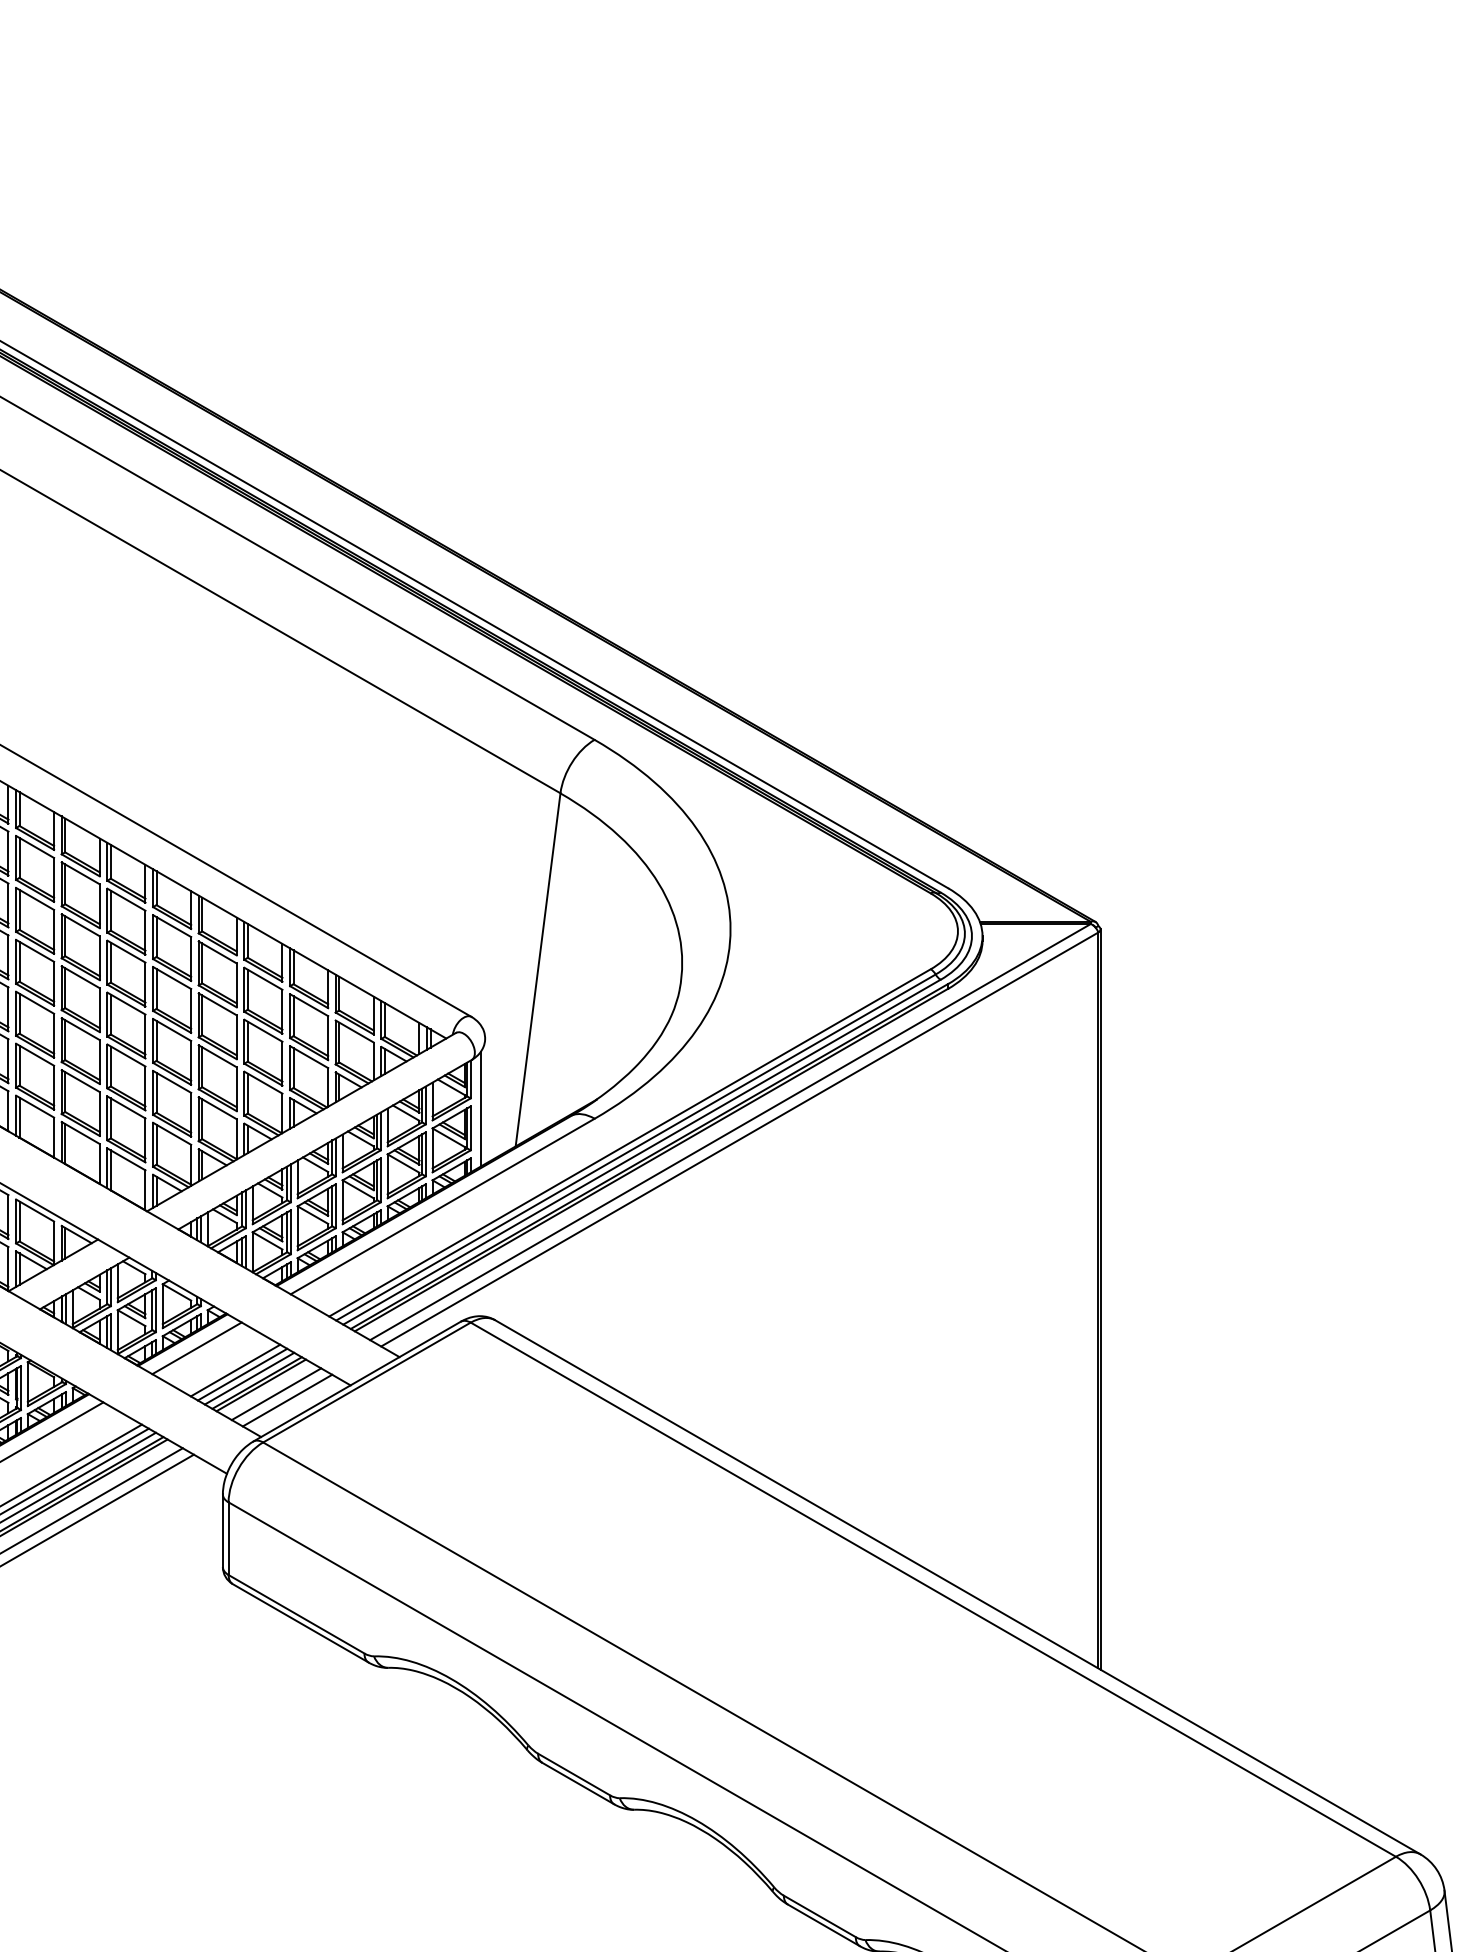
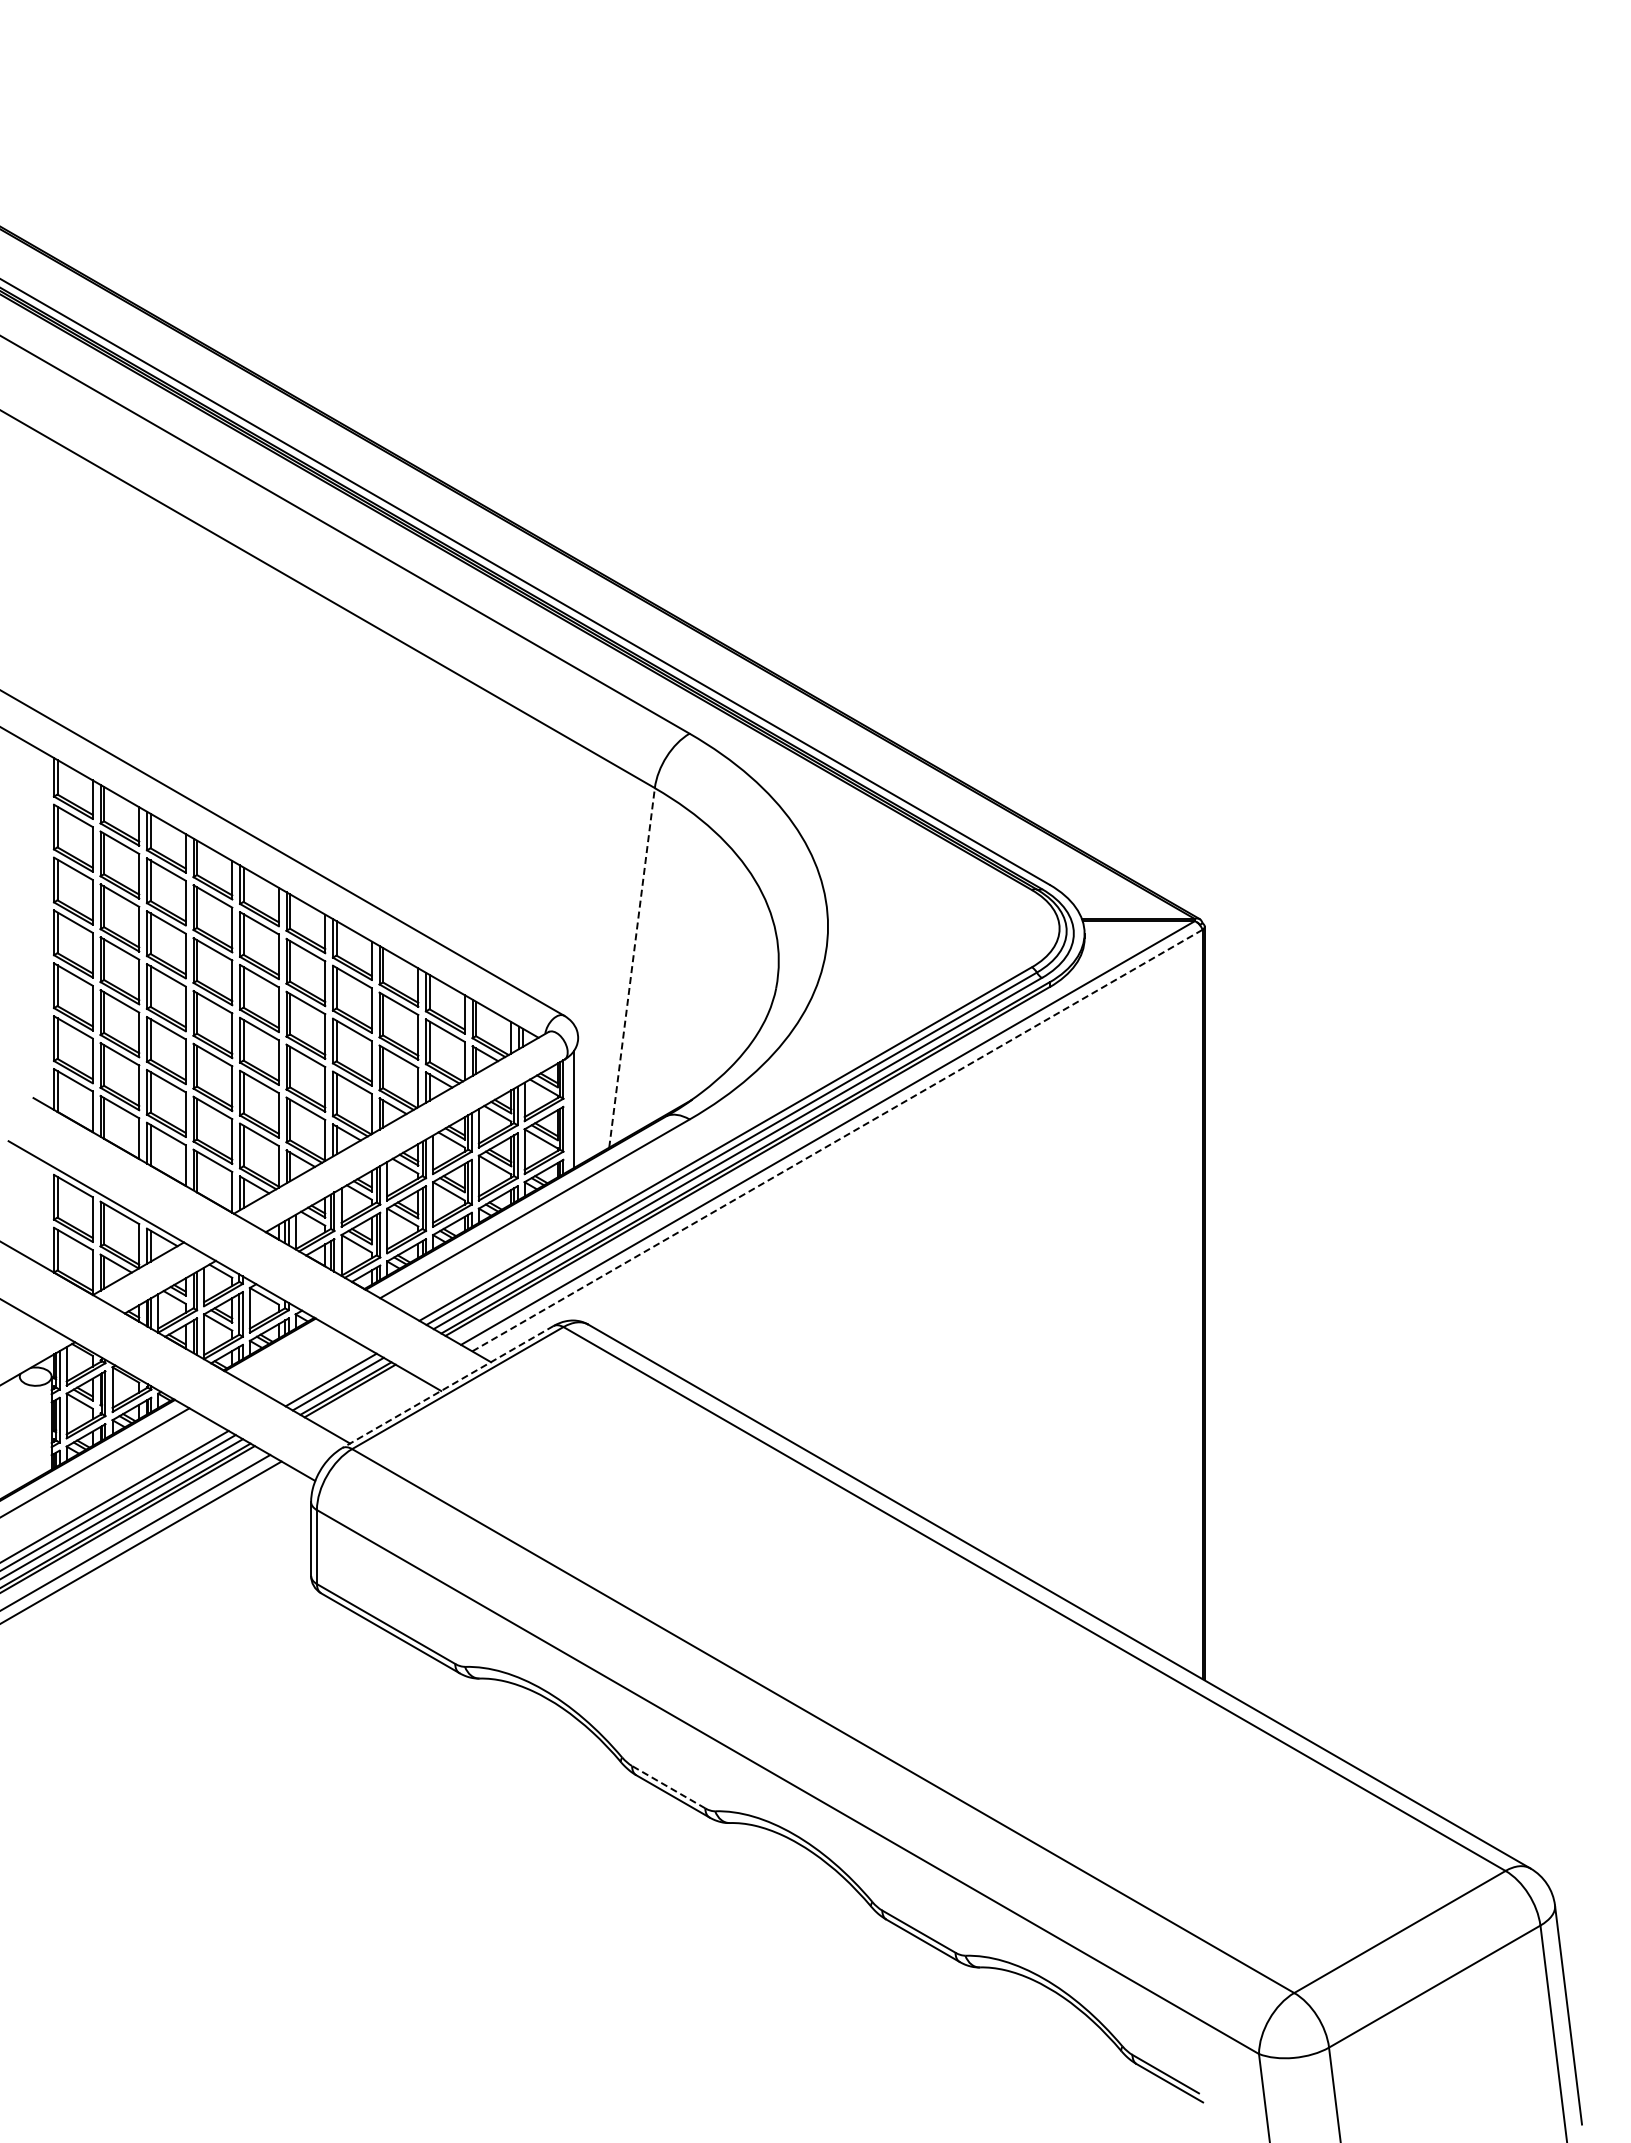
line: (538, 969) -> (632, 967), solid -> dashed
line: (739, 1139) -> (837, 1140), solid -> dashed
line: (196, 1347) -> (284, 1352), removed
line: (235, 1370) -> (323, 1375), removed
line: (356, 1381) -> (447, 1387), solid -> dashed
line: (276, 1393) -> (365, 1399), removed
line: (287, 1400) -> (376, 1406), removed
line: (573, 1773) -> (668, 1786), solid -> dashed

